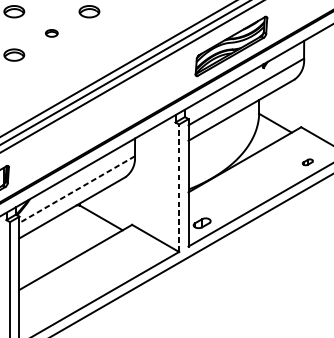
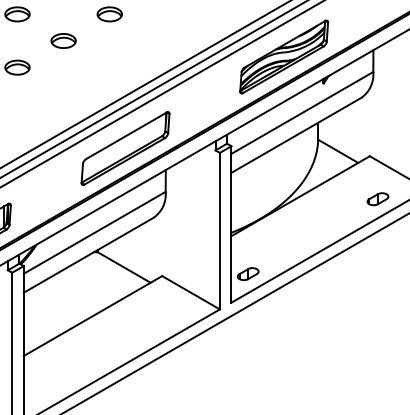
part: (51, 32) -> (63, 40), size x1.67
part: (102, 120) -> (125, 148), added
part: (307, 162) -> (377, 199), size x1.67
line: (178, 187) -> (219, 230), dashed -> solid
line: (77, 189) -> (94, 232), dashed -> solid

